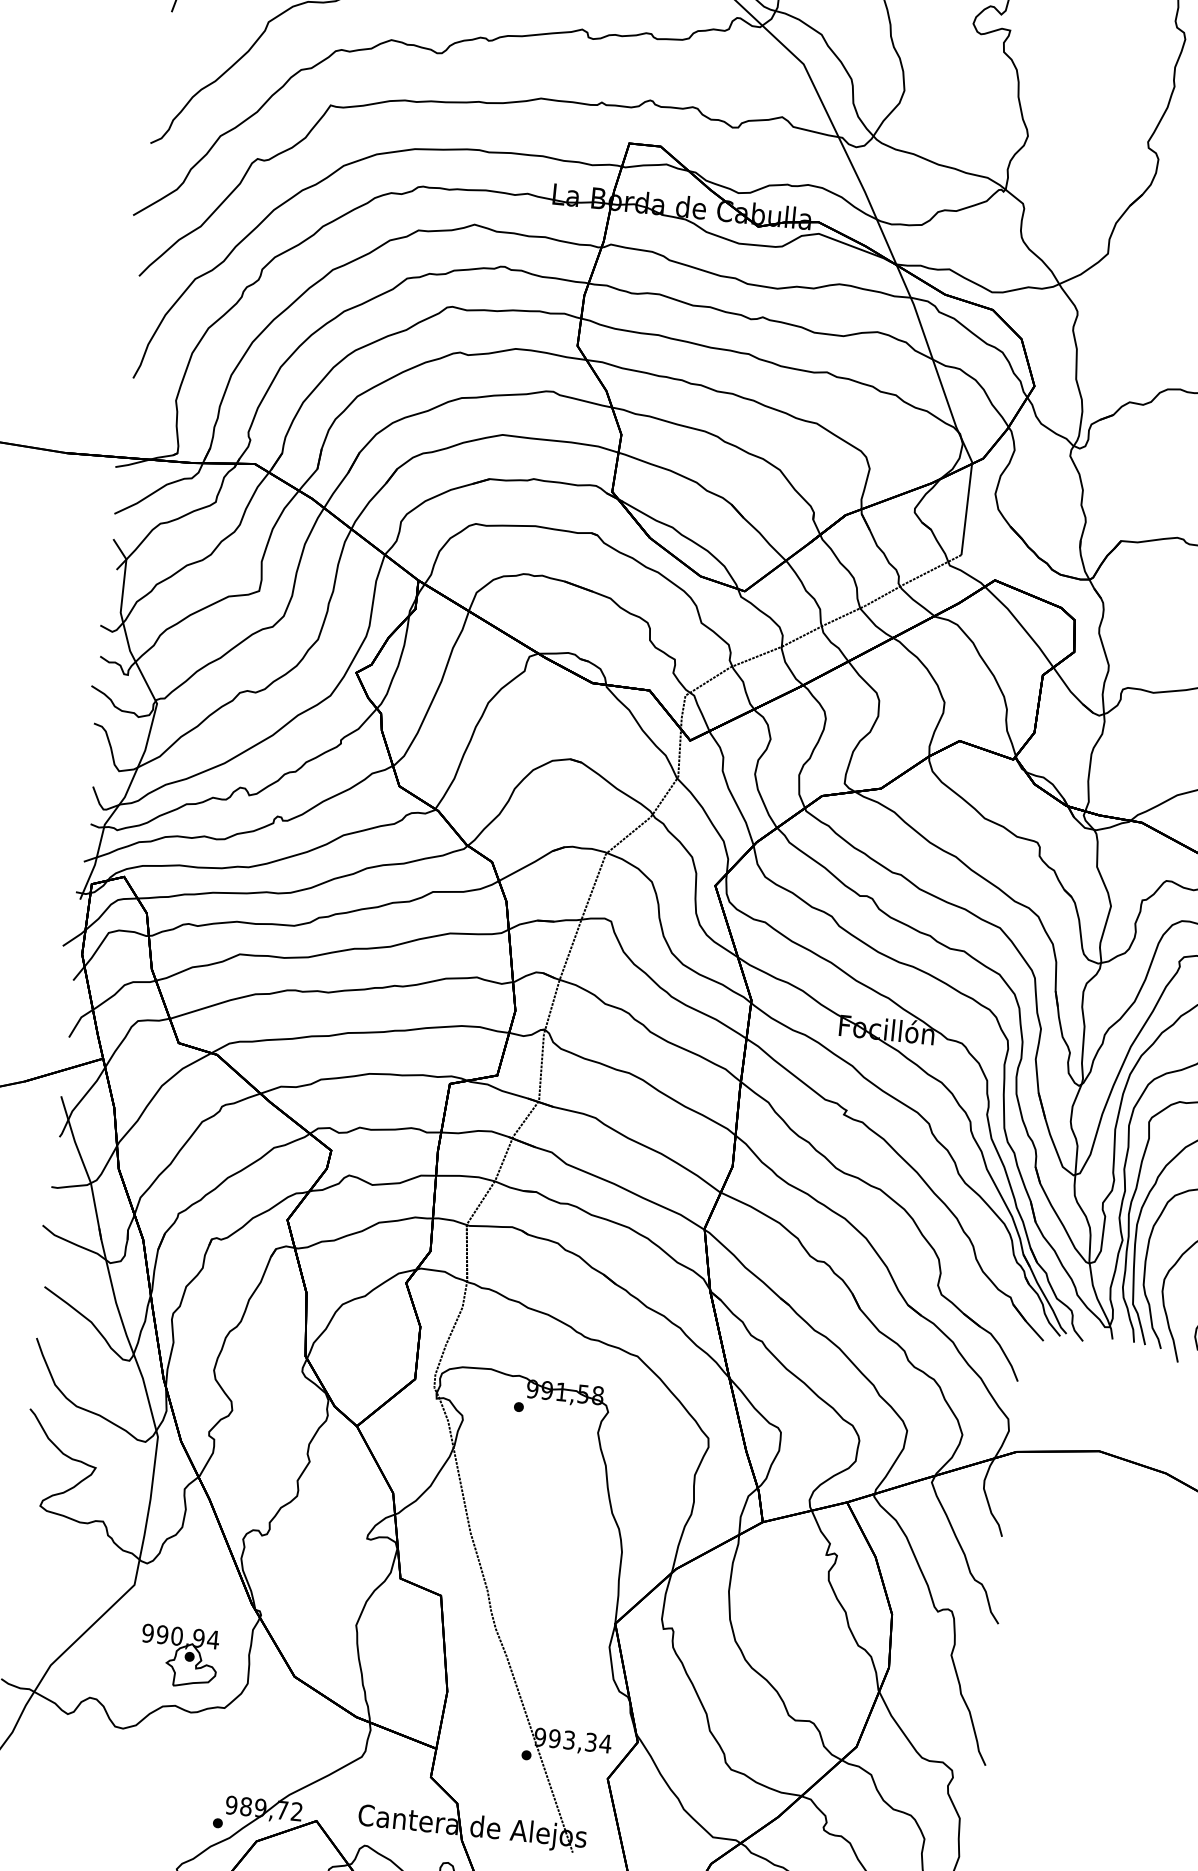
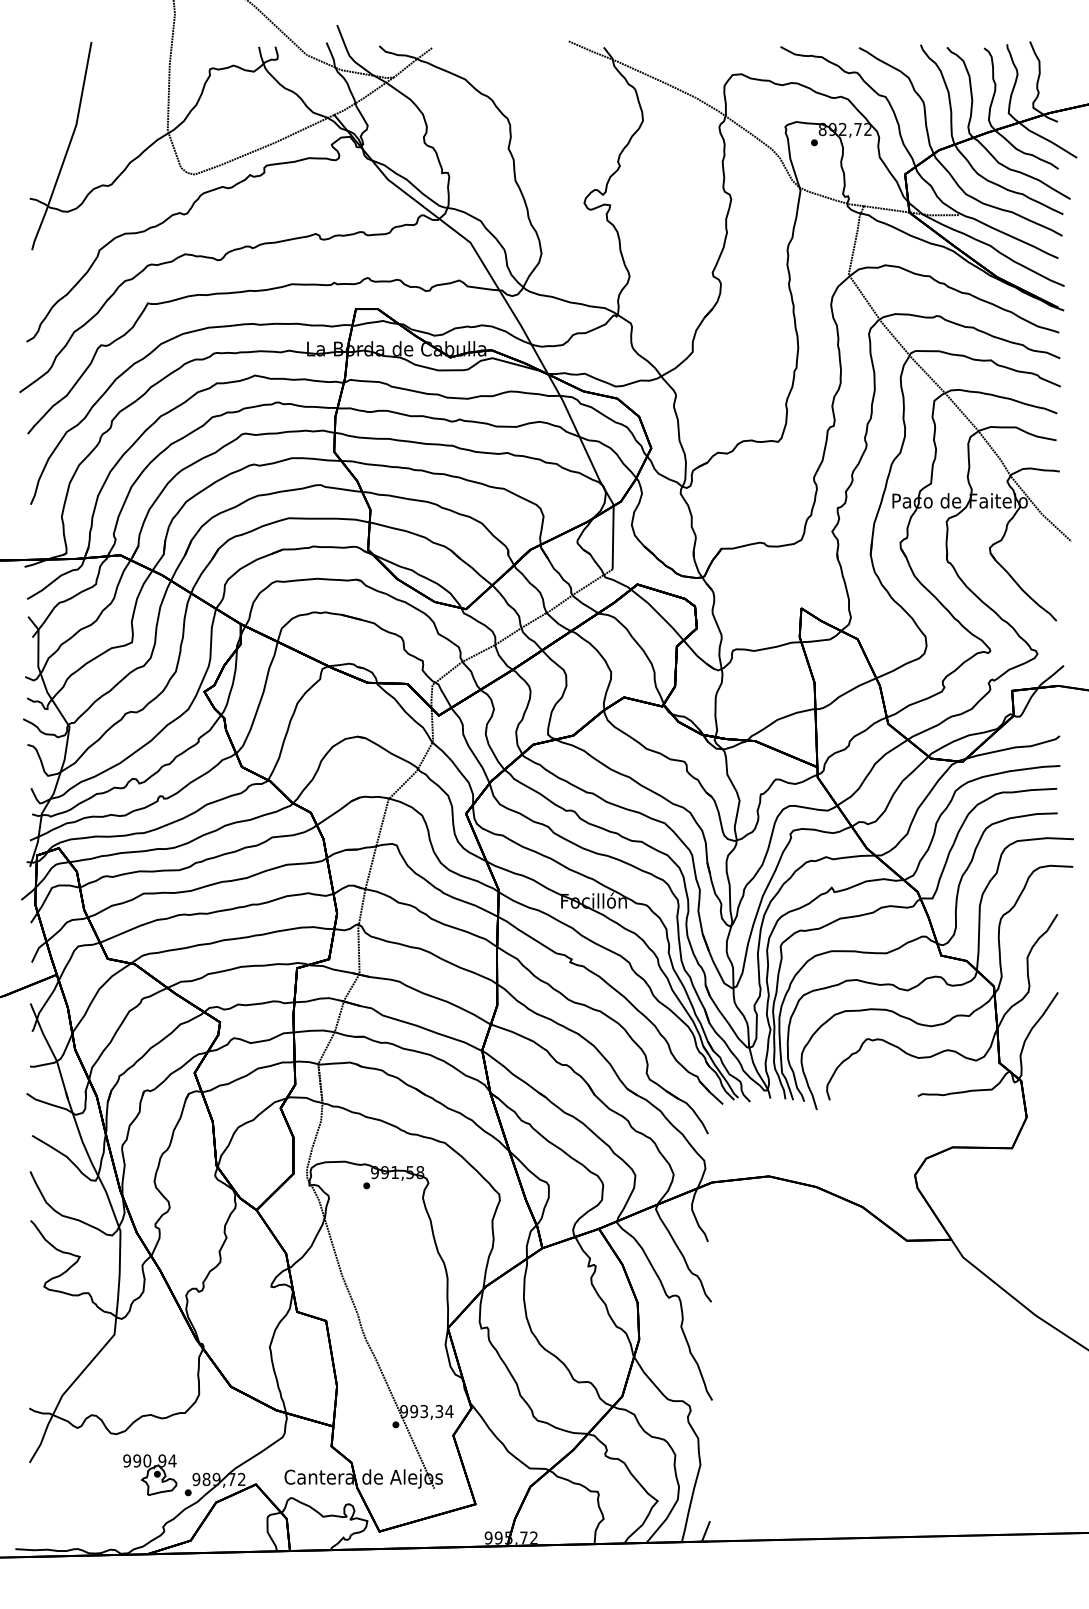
part: (179, 1656) -> (150, 1474), moved

